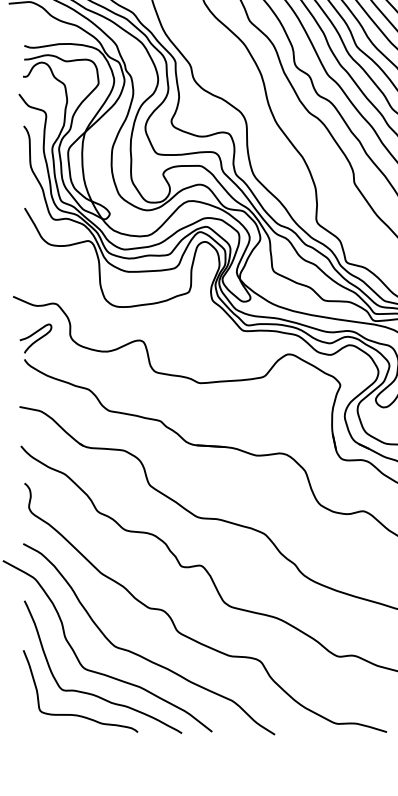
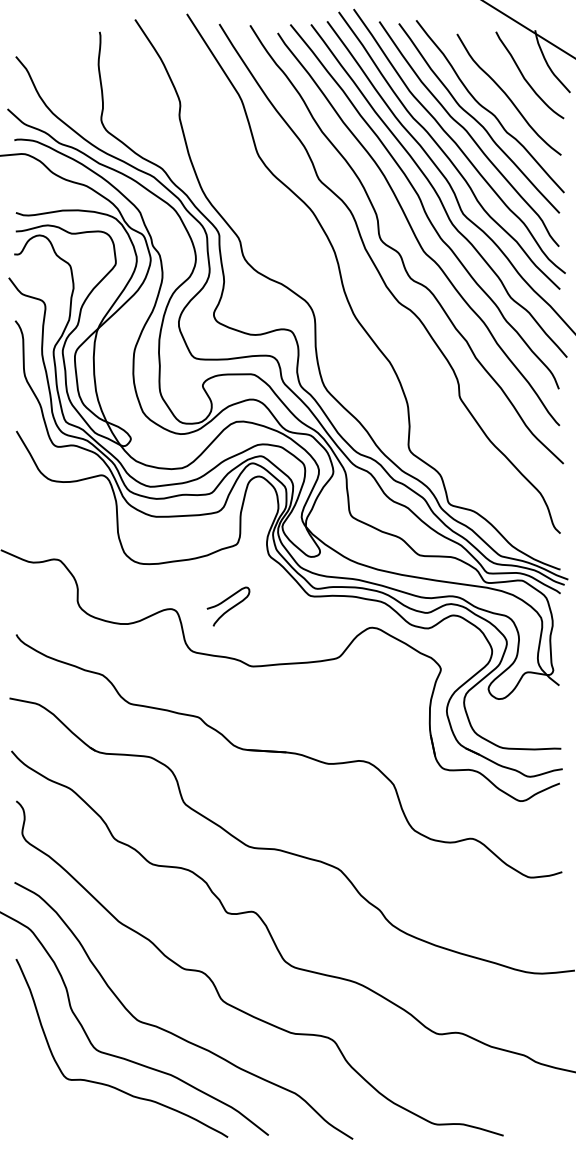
curve: (37, 339) -> (230, 607), moved
curve: (78, 714) -> (88, 1112), removed

